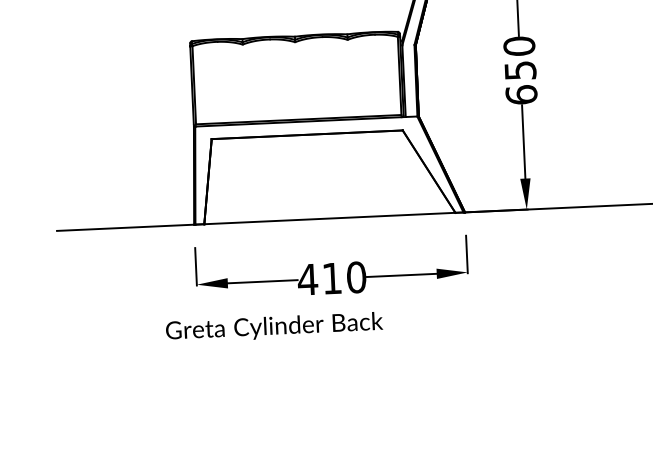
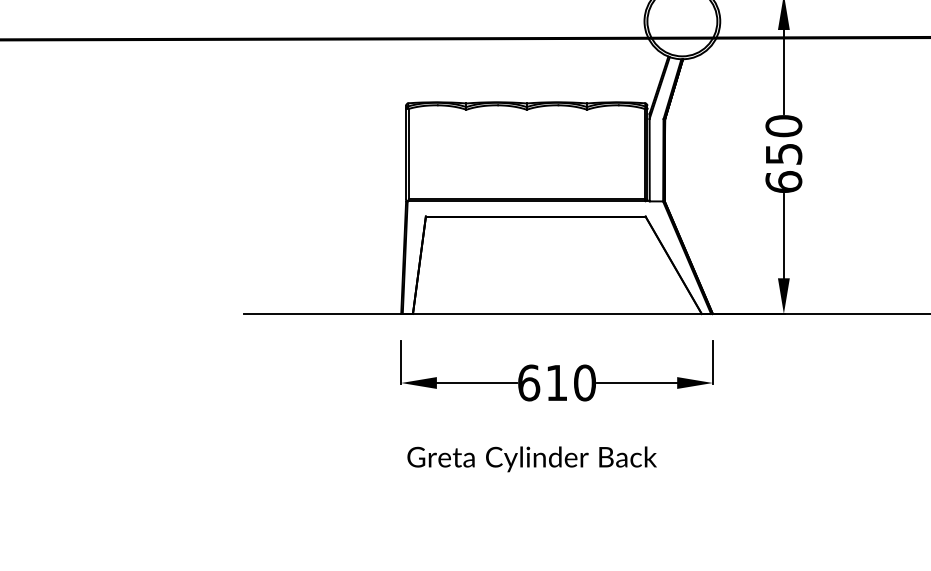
text: (307, 279) -> (528, 382), 410 -> 610
text: (273, 327) -> (531, 459), moved

